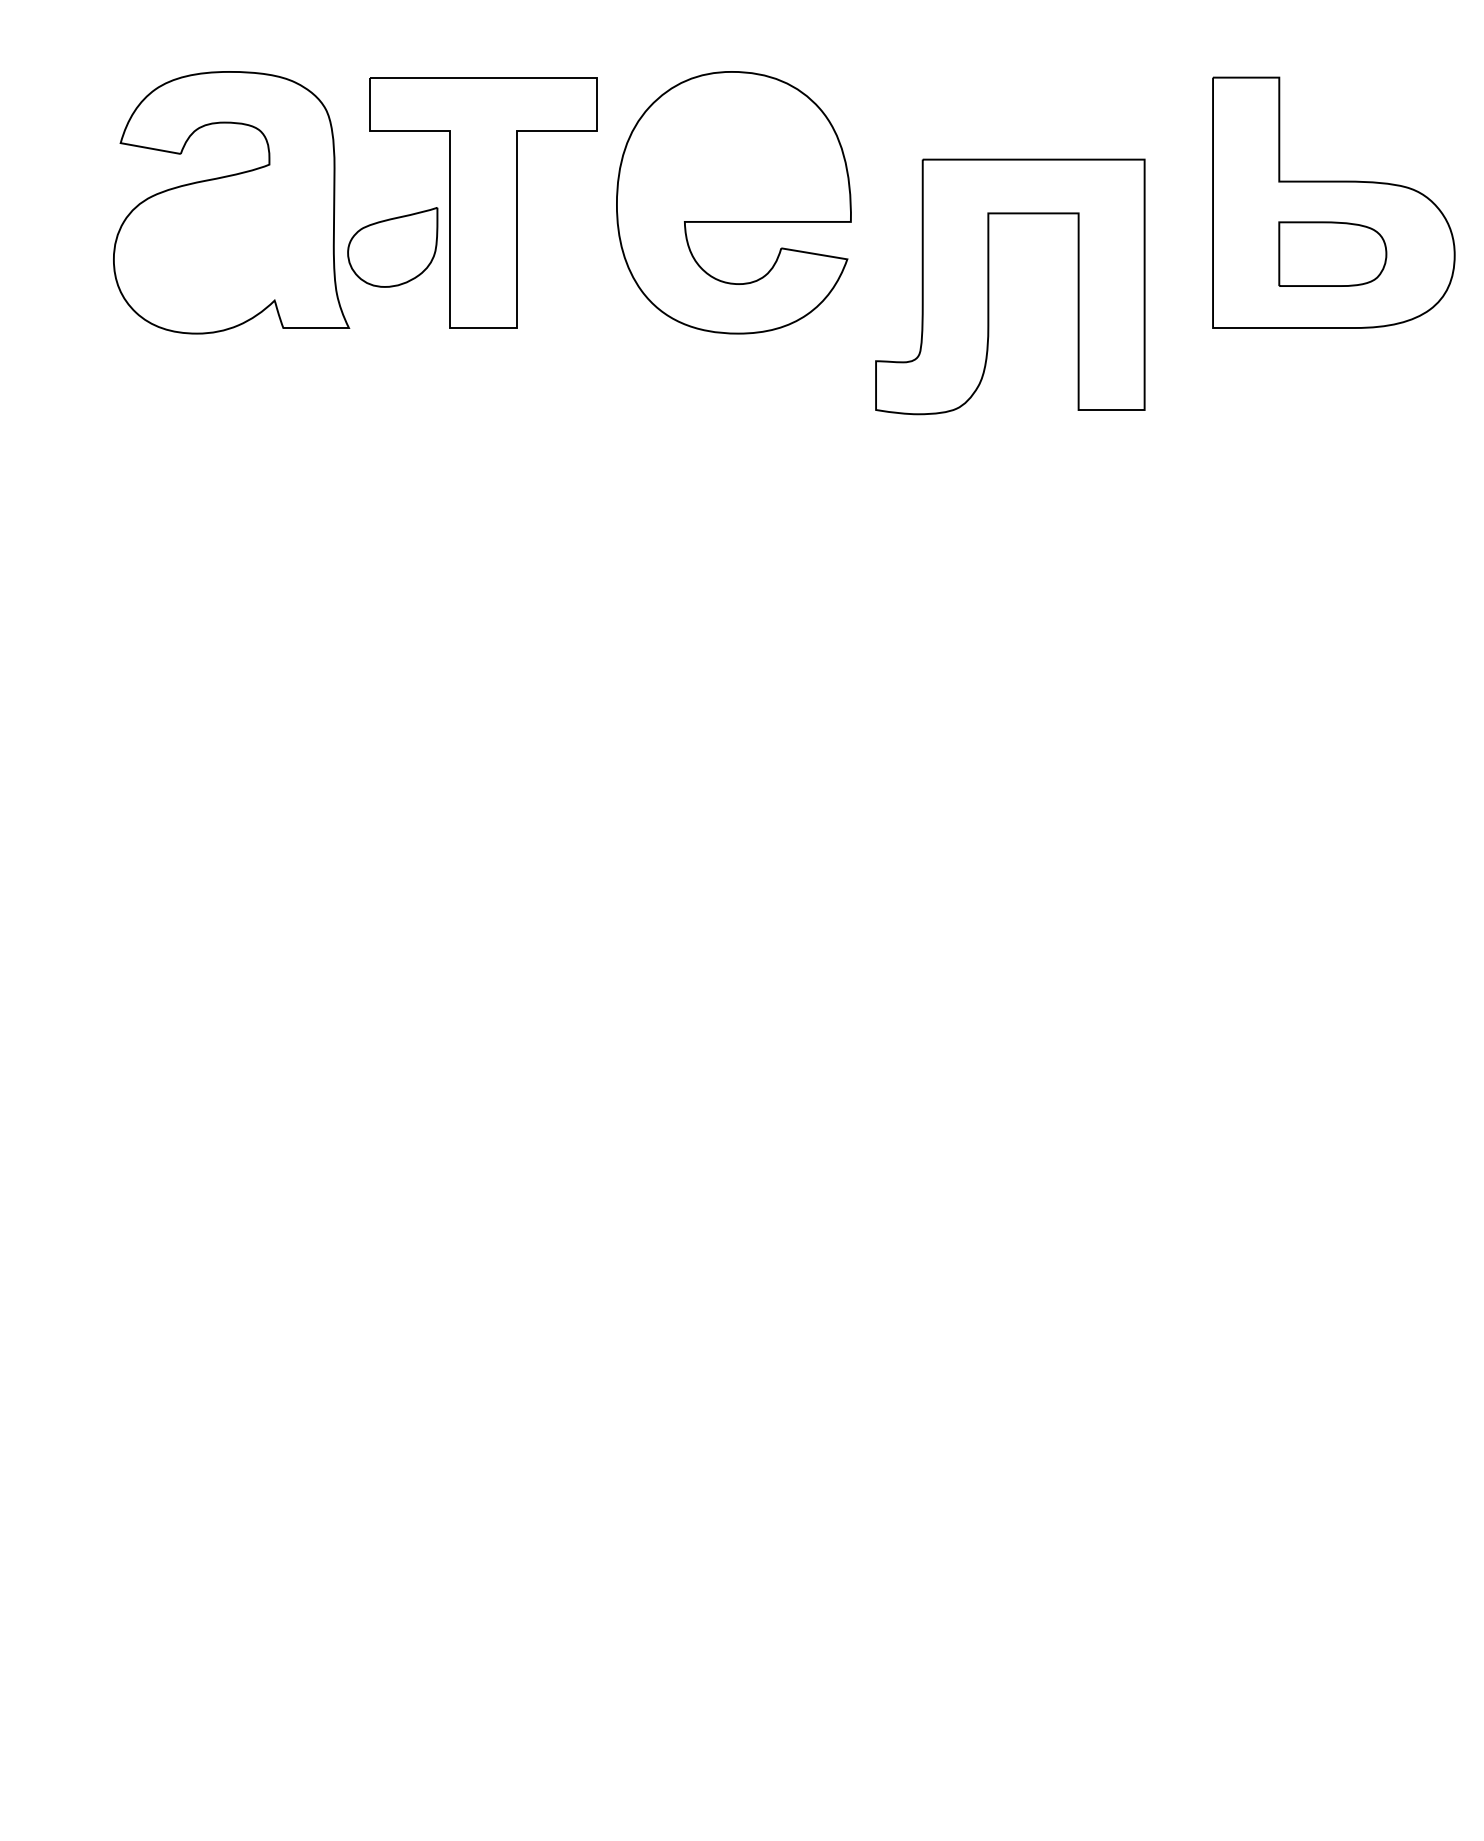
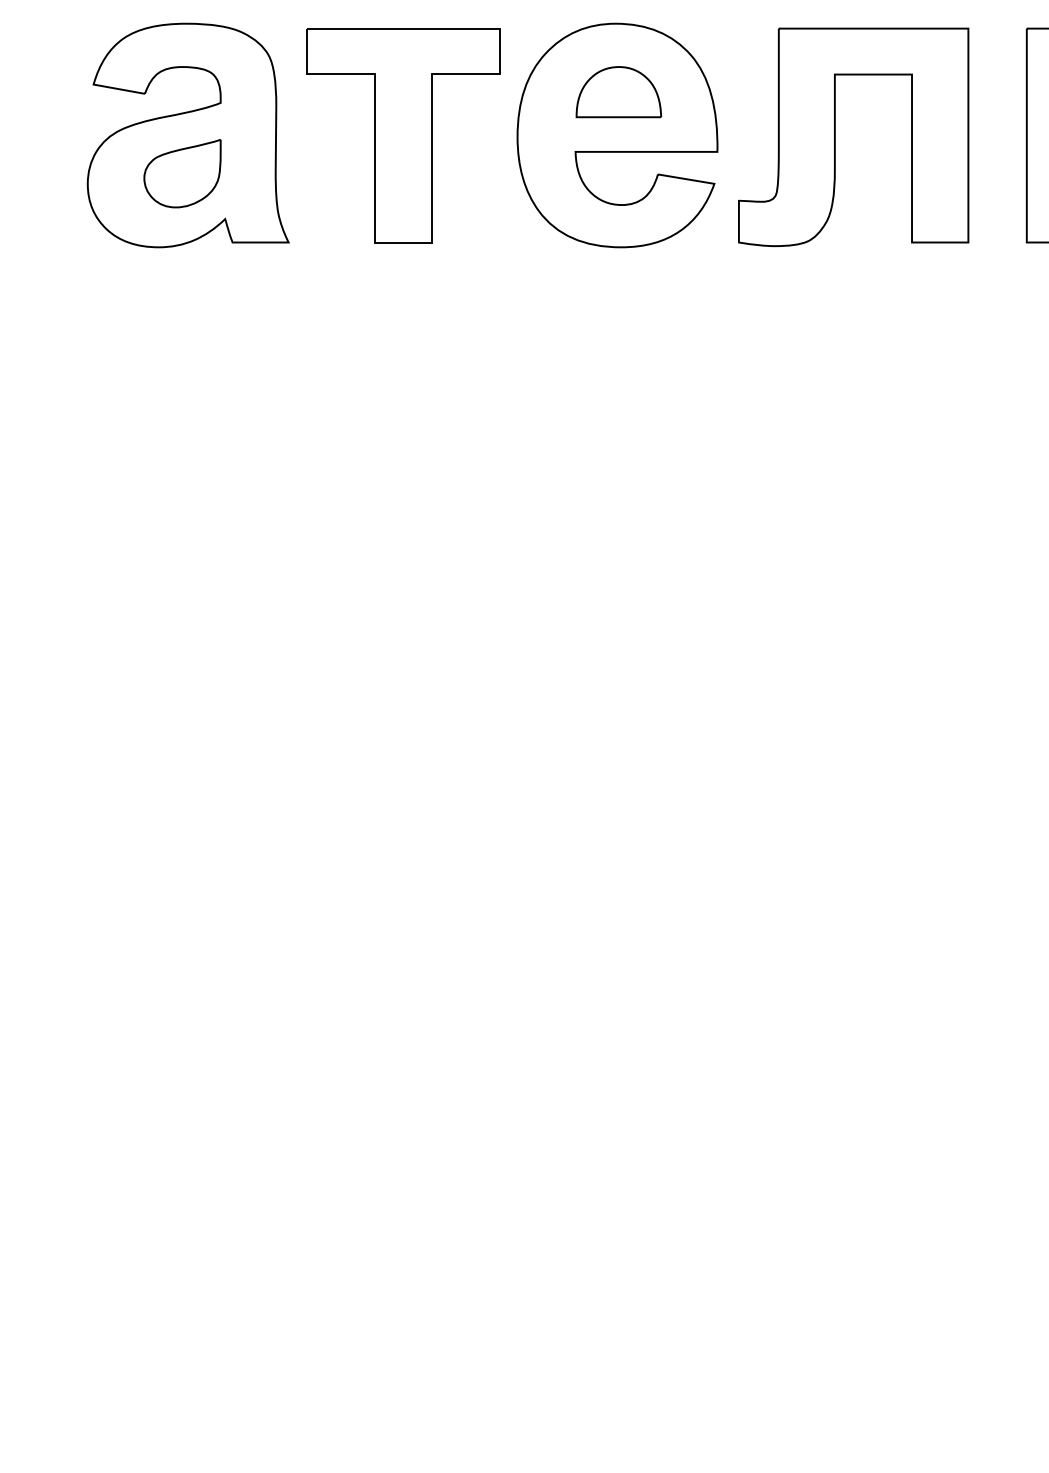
part: (735, 151) -> (618, 91), added
part: (392, 247) -> (182, 173), moved
part: (989, 286) -> (835, 137), moved

